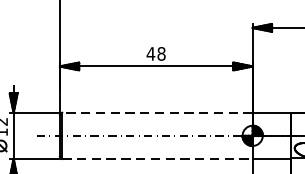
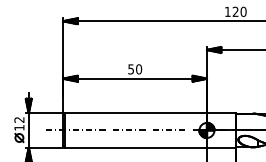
text: (155, 54) -> (134, 69), 48 -> 50
line: (156, 113) -> (135, 113), dashed -> solid
line: (156, 158) -> (135, 147), dashed -> solid

